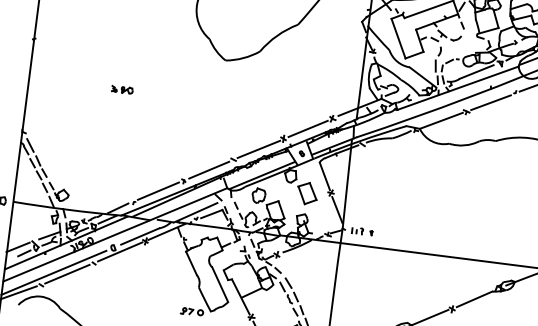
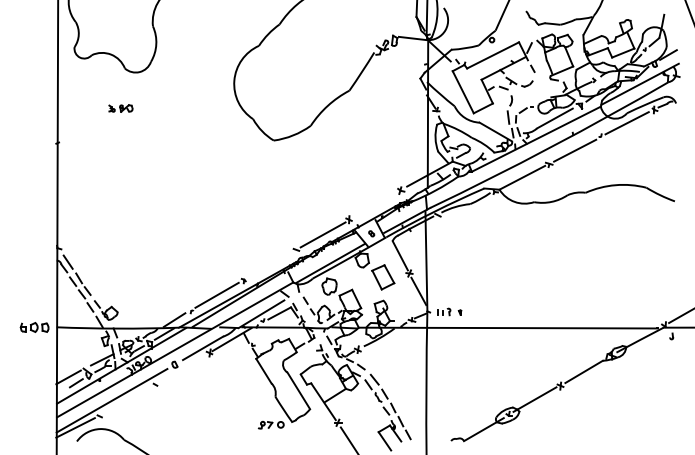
part: (122, 89) -> (120, 108), moved
line: (307, 128) -> (374, 204), removed
line: (209, 169) -> (270, 264), removed
line: (119, 251) -> (182, 367), removed
line: (66, 273) -> (126, 399), removed

